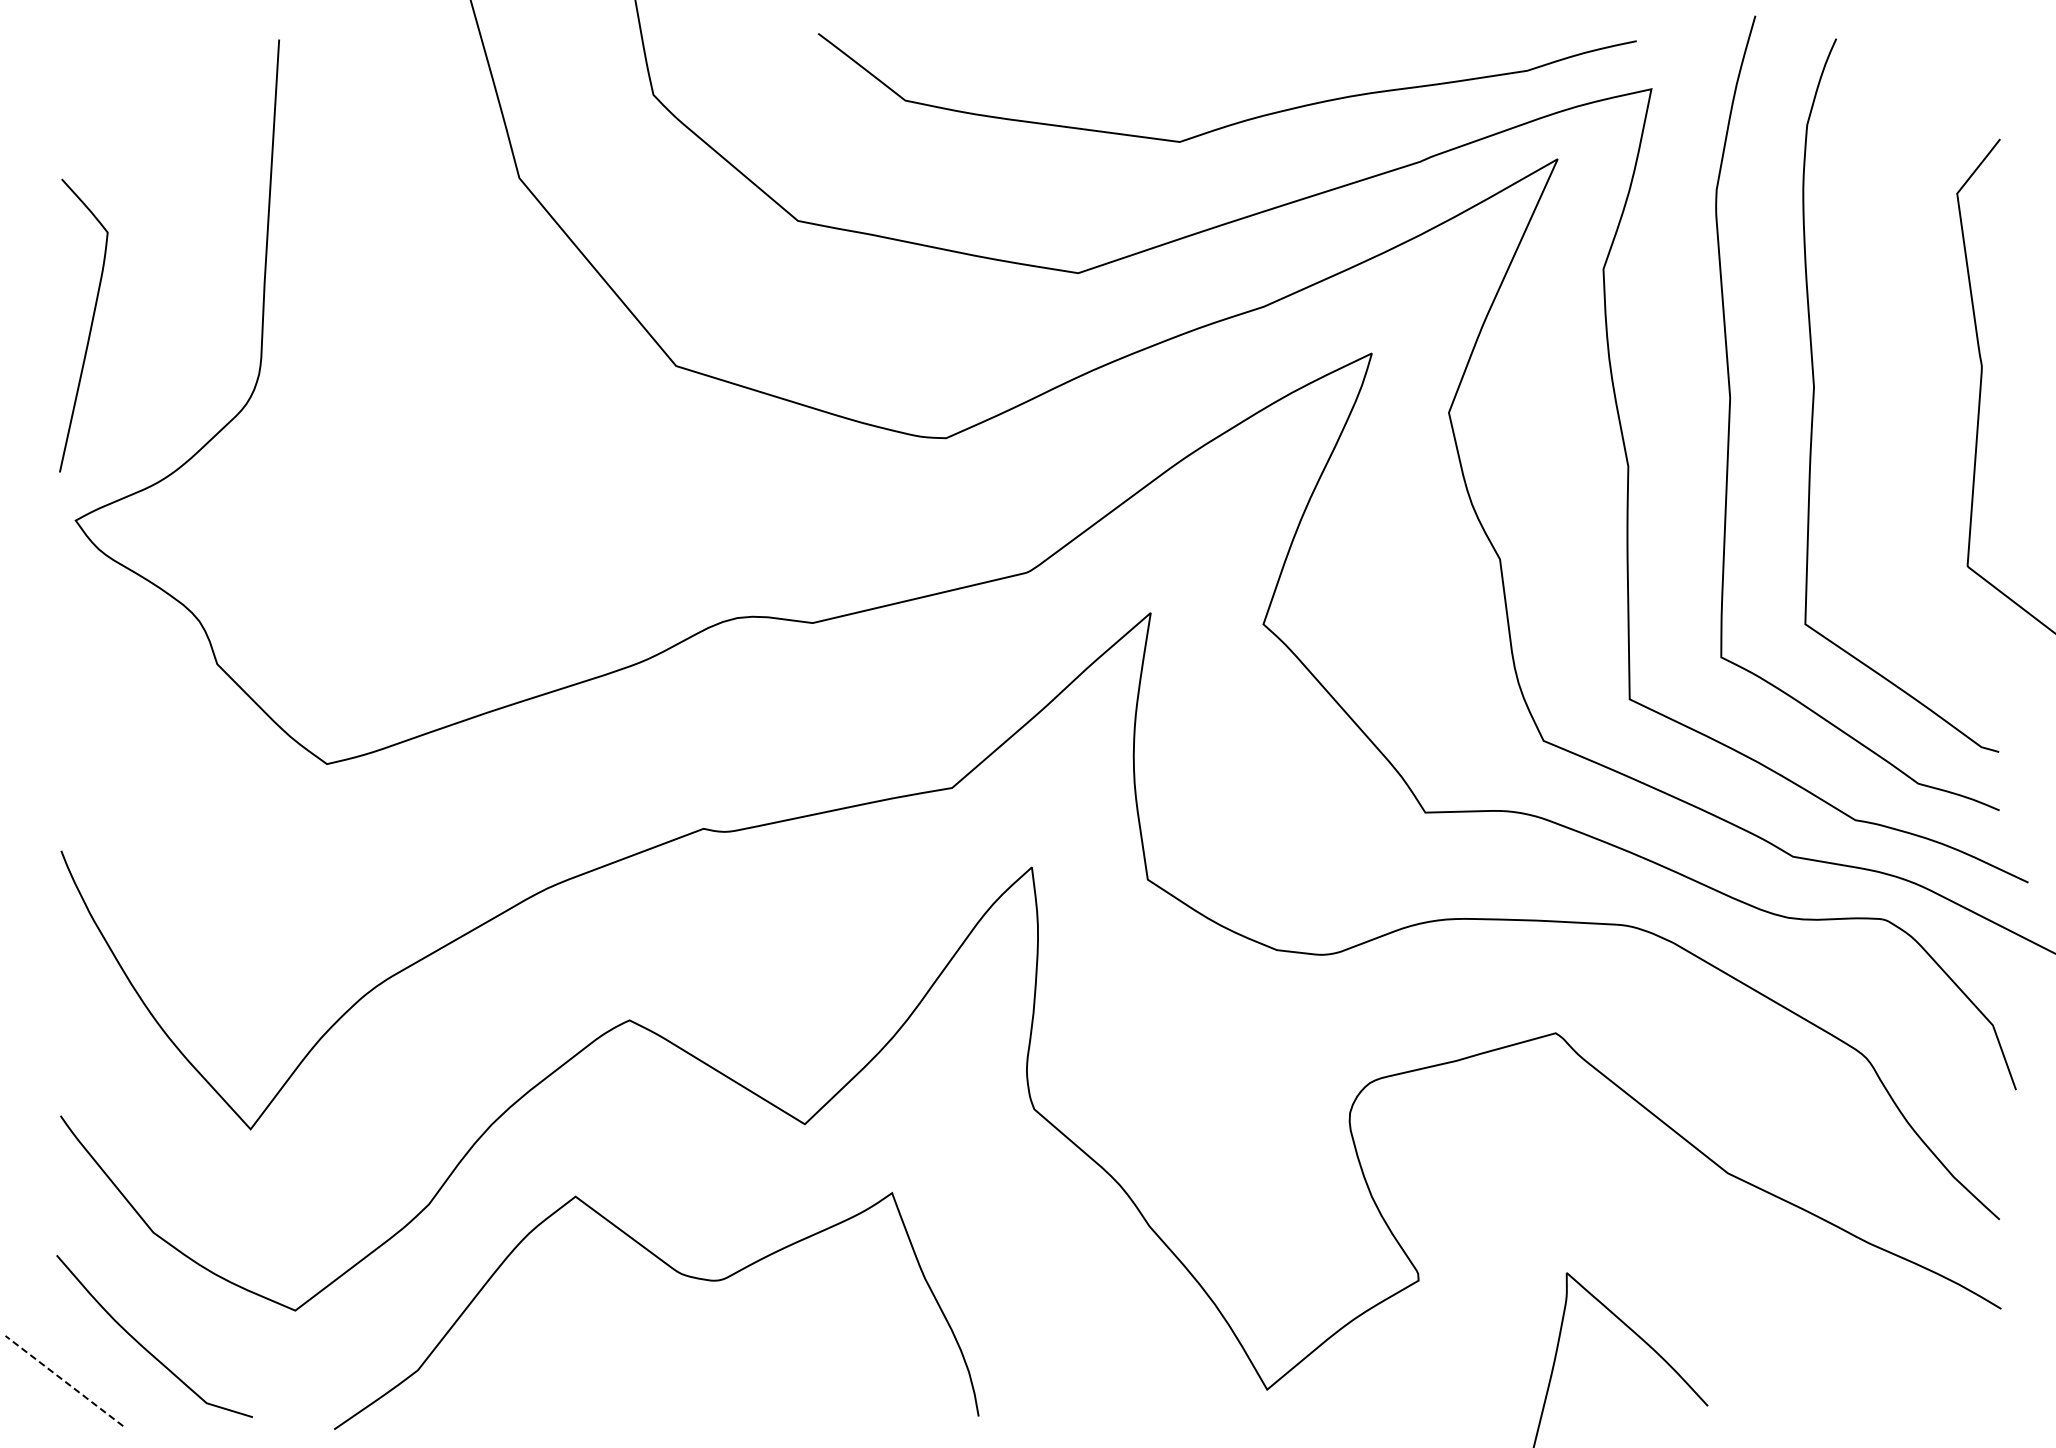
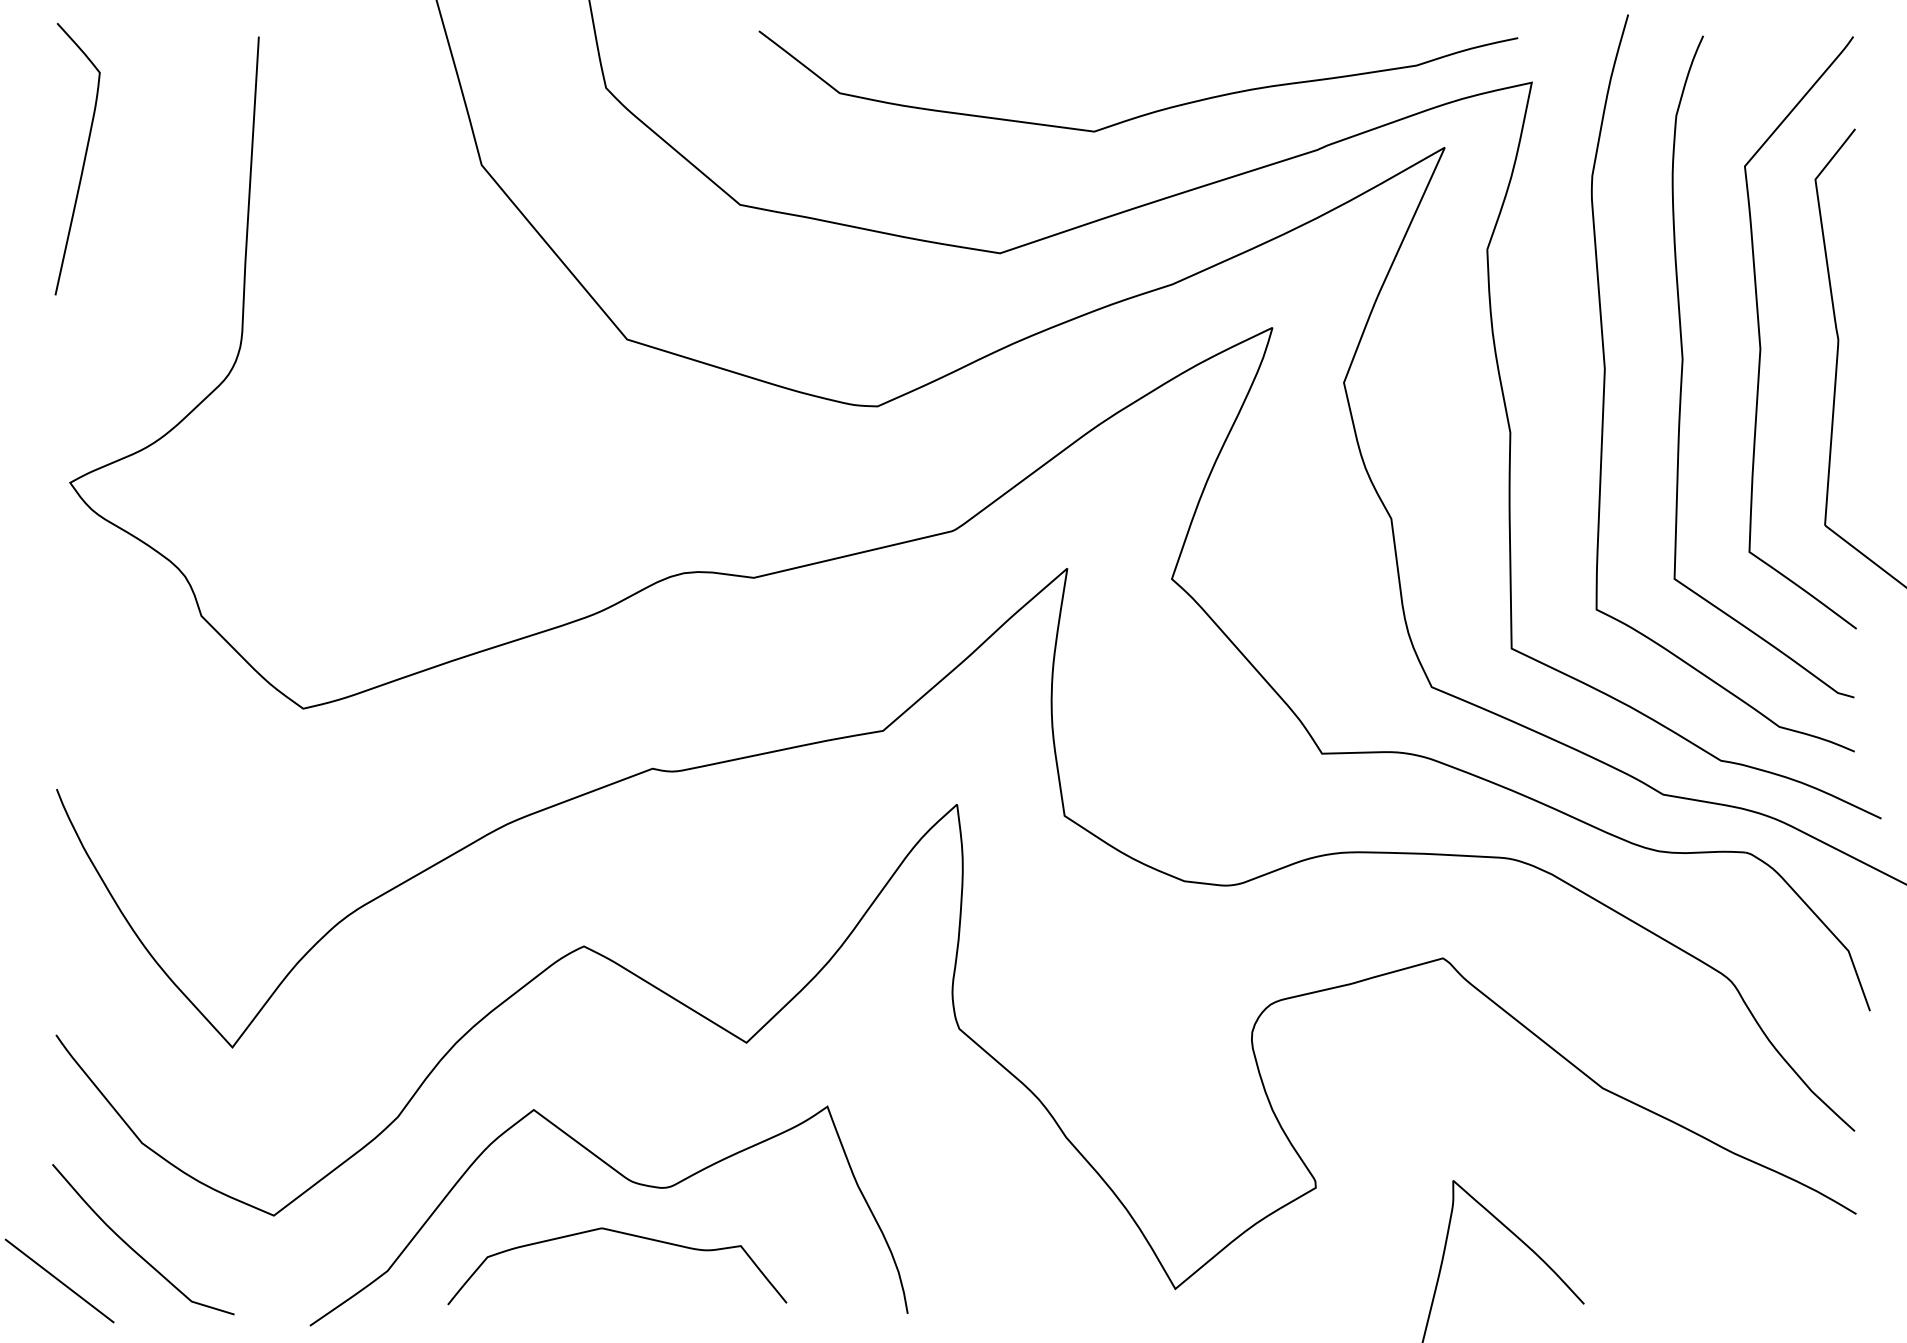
curve: (90, 325) -> (83, 159), moved
curve: (1898, 367) -> (1760, 340), added
curve: (675, 1331) -> (626, 1235), added
line: (64, 1380) -> (59, 1280), dashed -> solid

